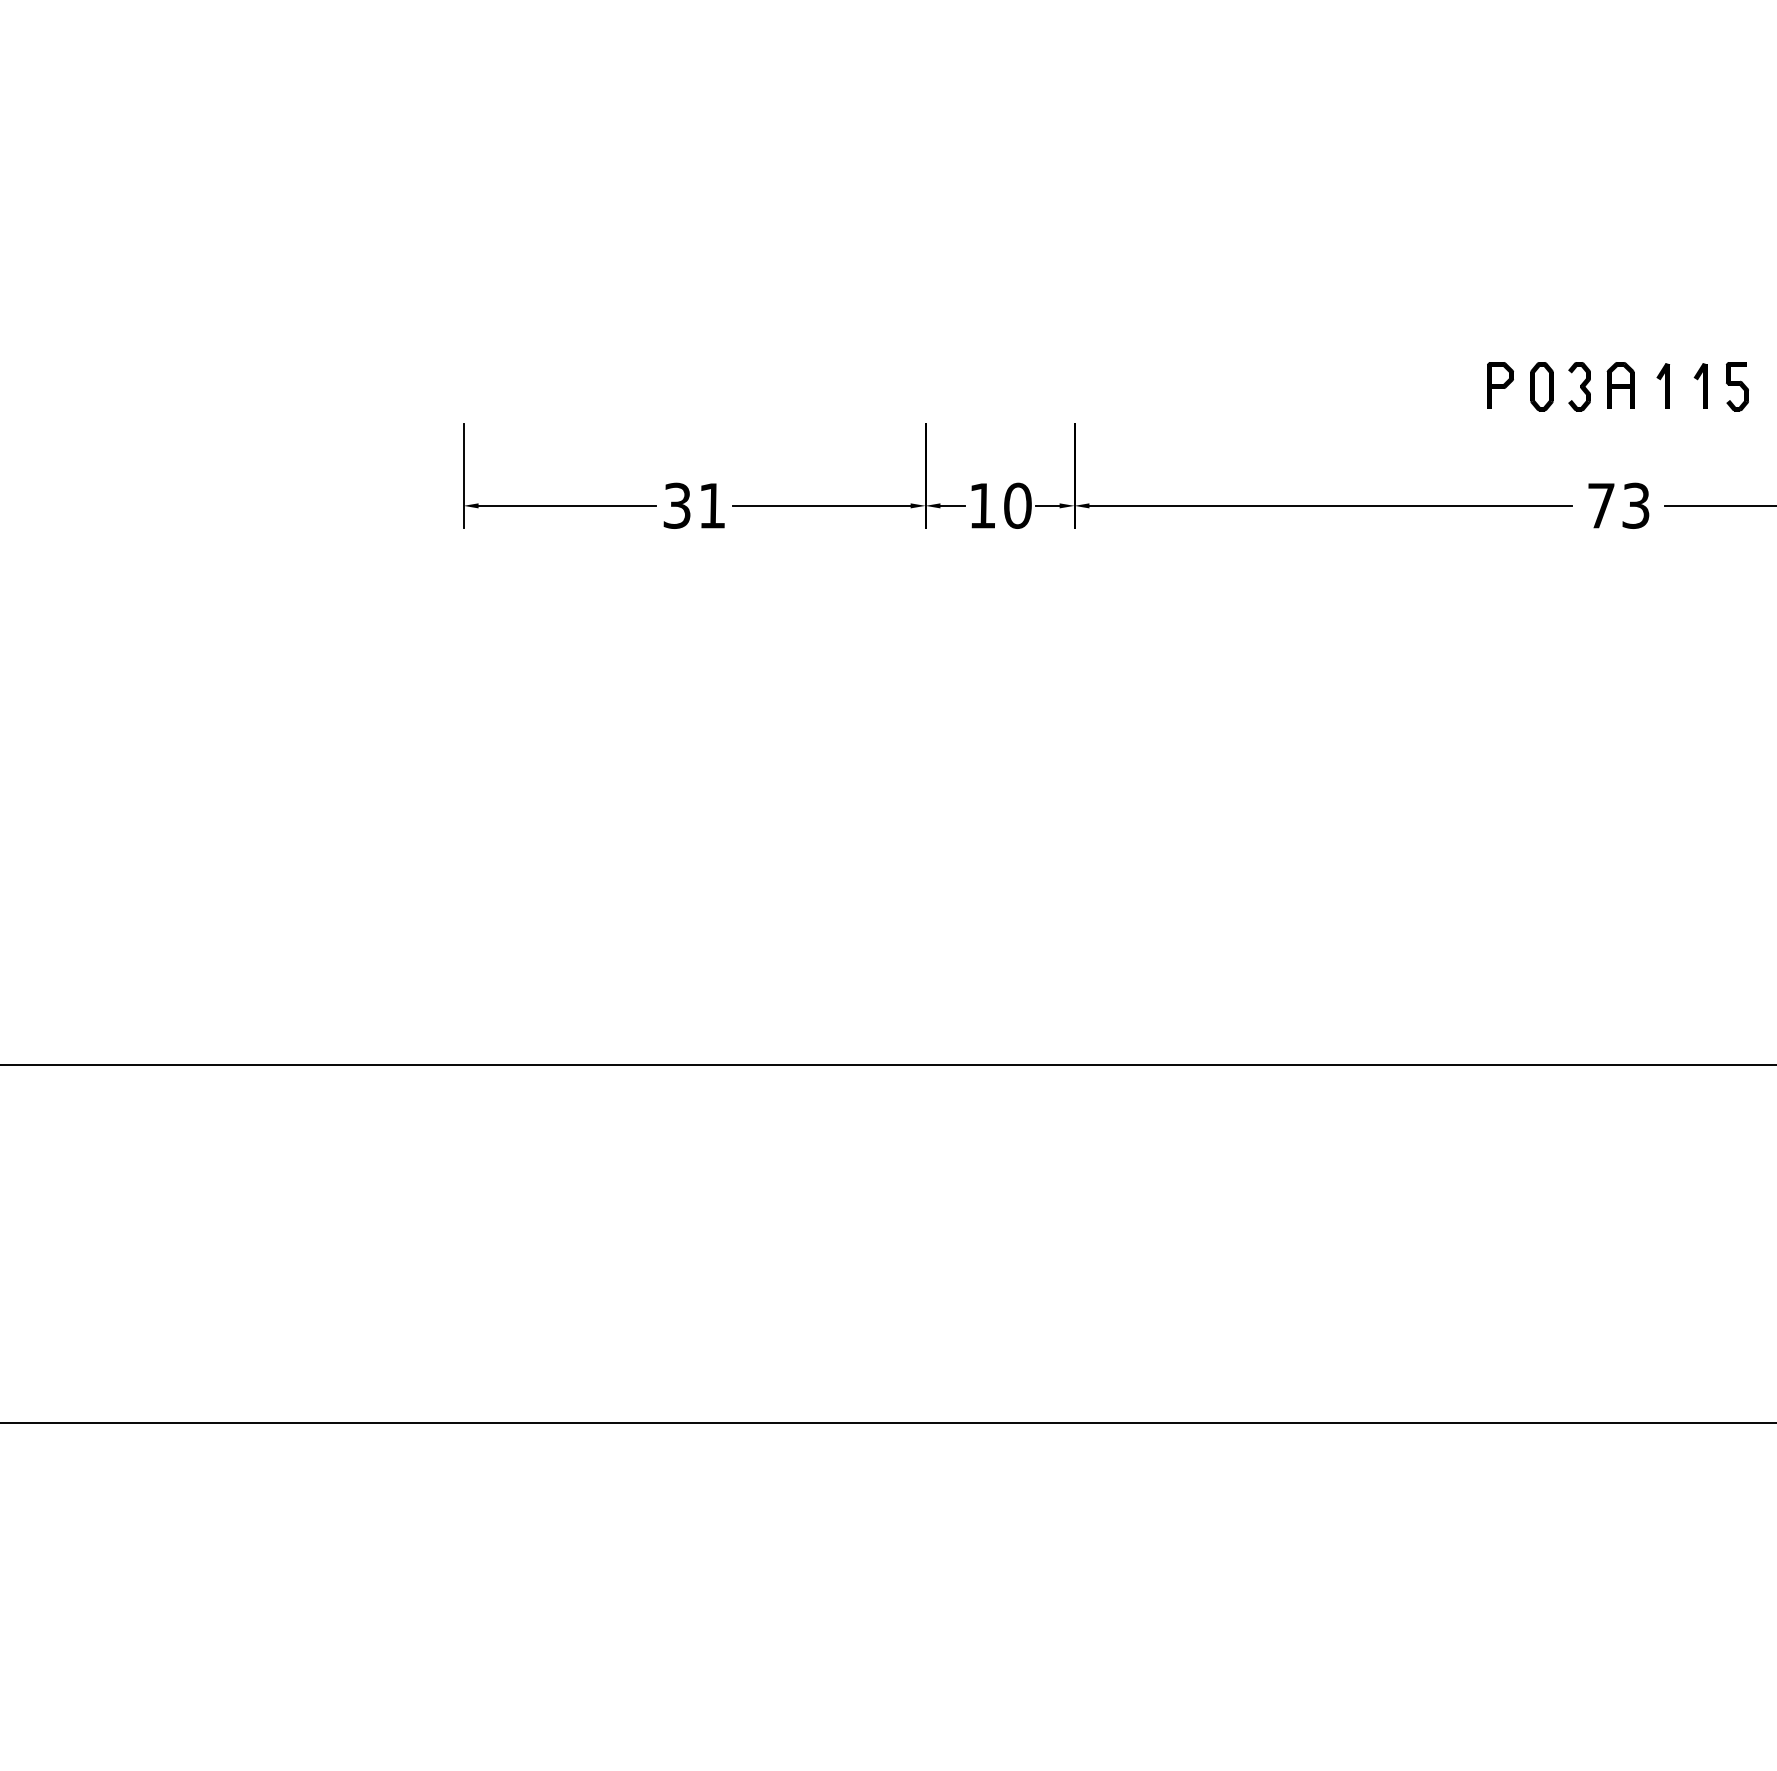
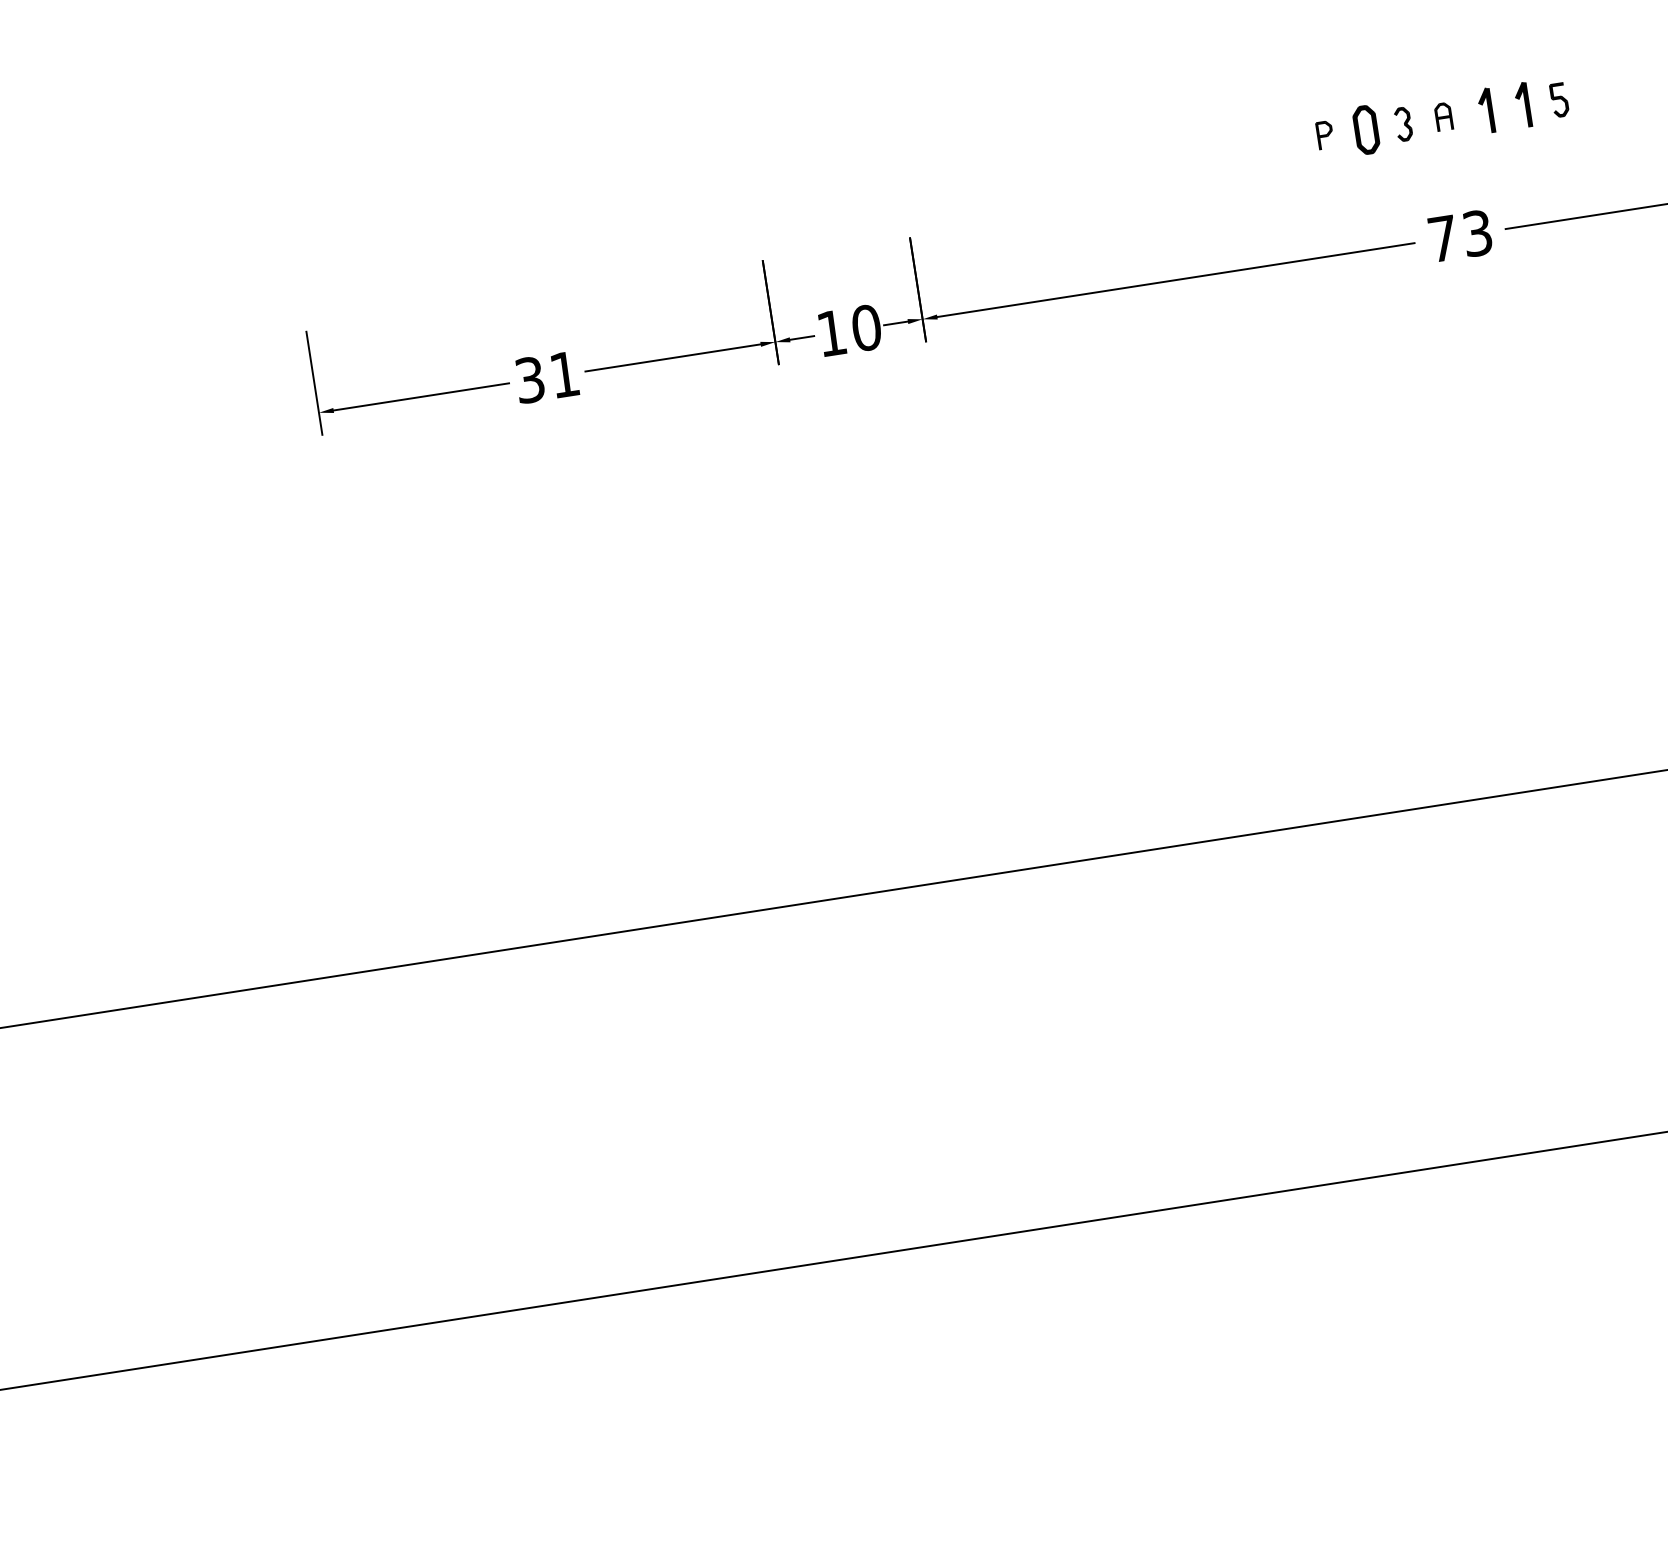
part: (1500, 385) -> (1325, 135), size x0.6
part: (1620, 385) -> (1443, 116), size x0.6
part: (1579, 386) -> (1403, 124), size x0.7
part: (1737, 386) -> (1559, 99), size x0.7

